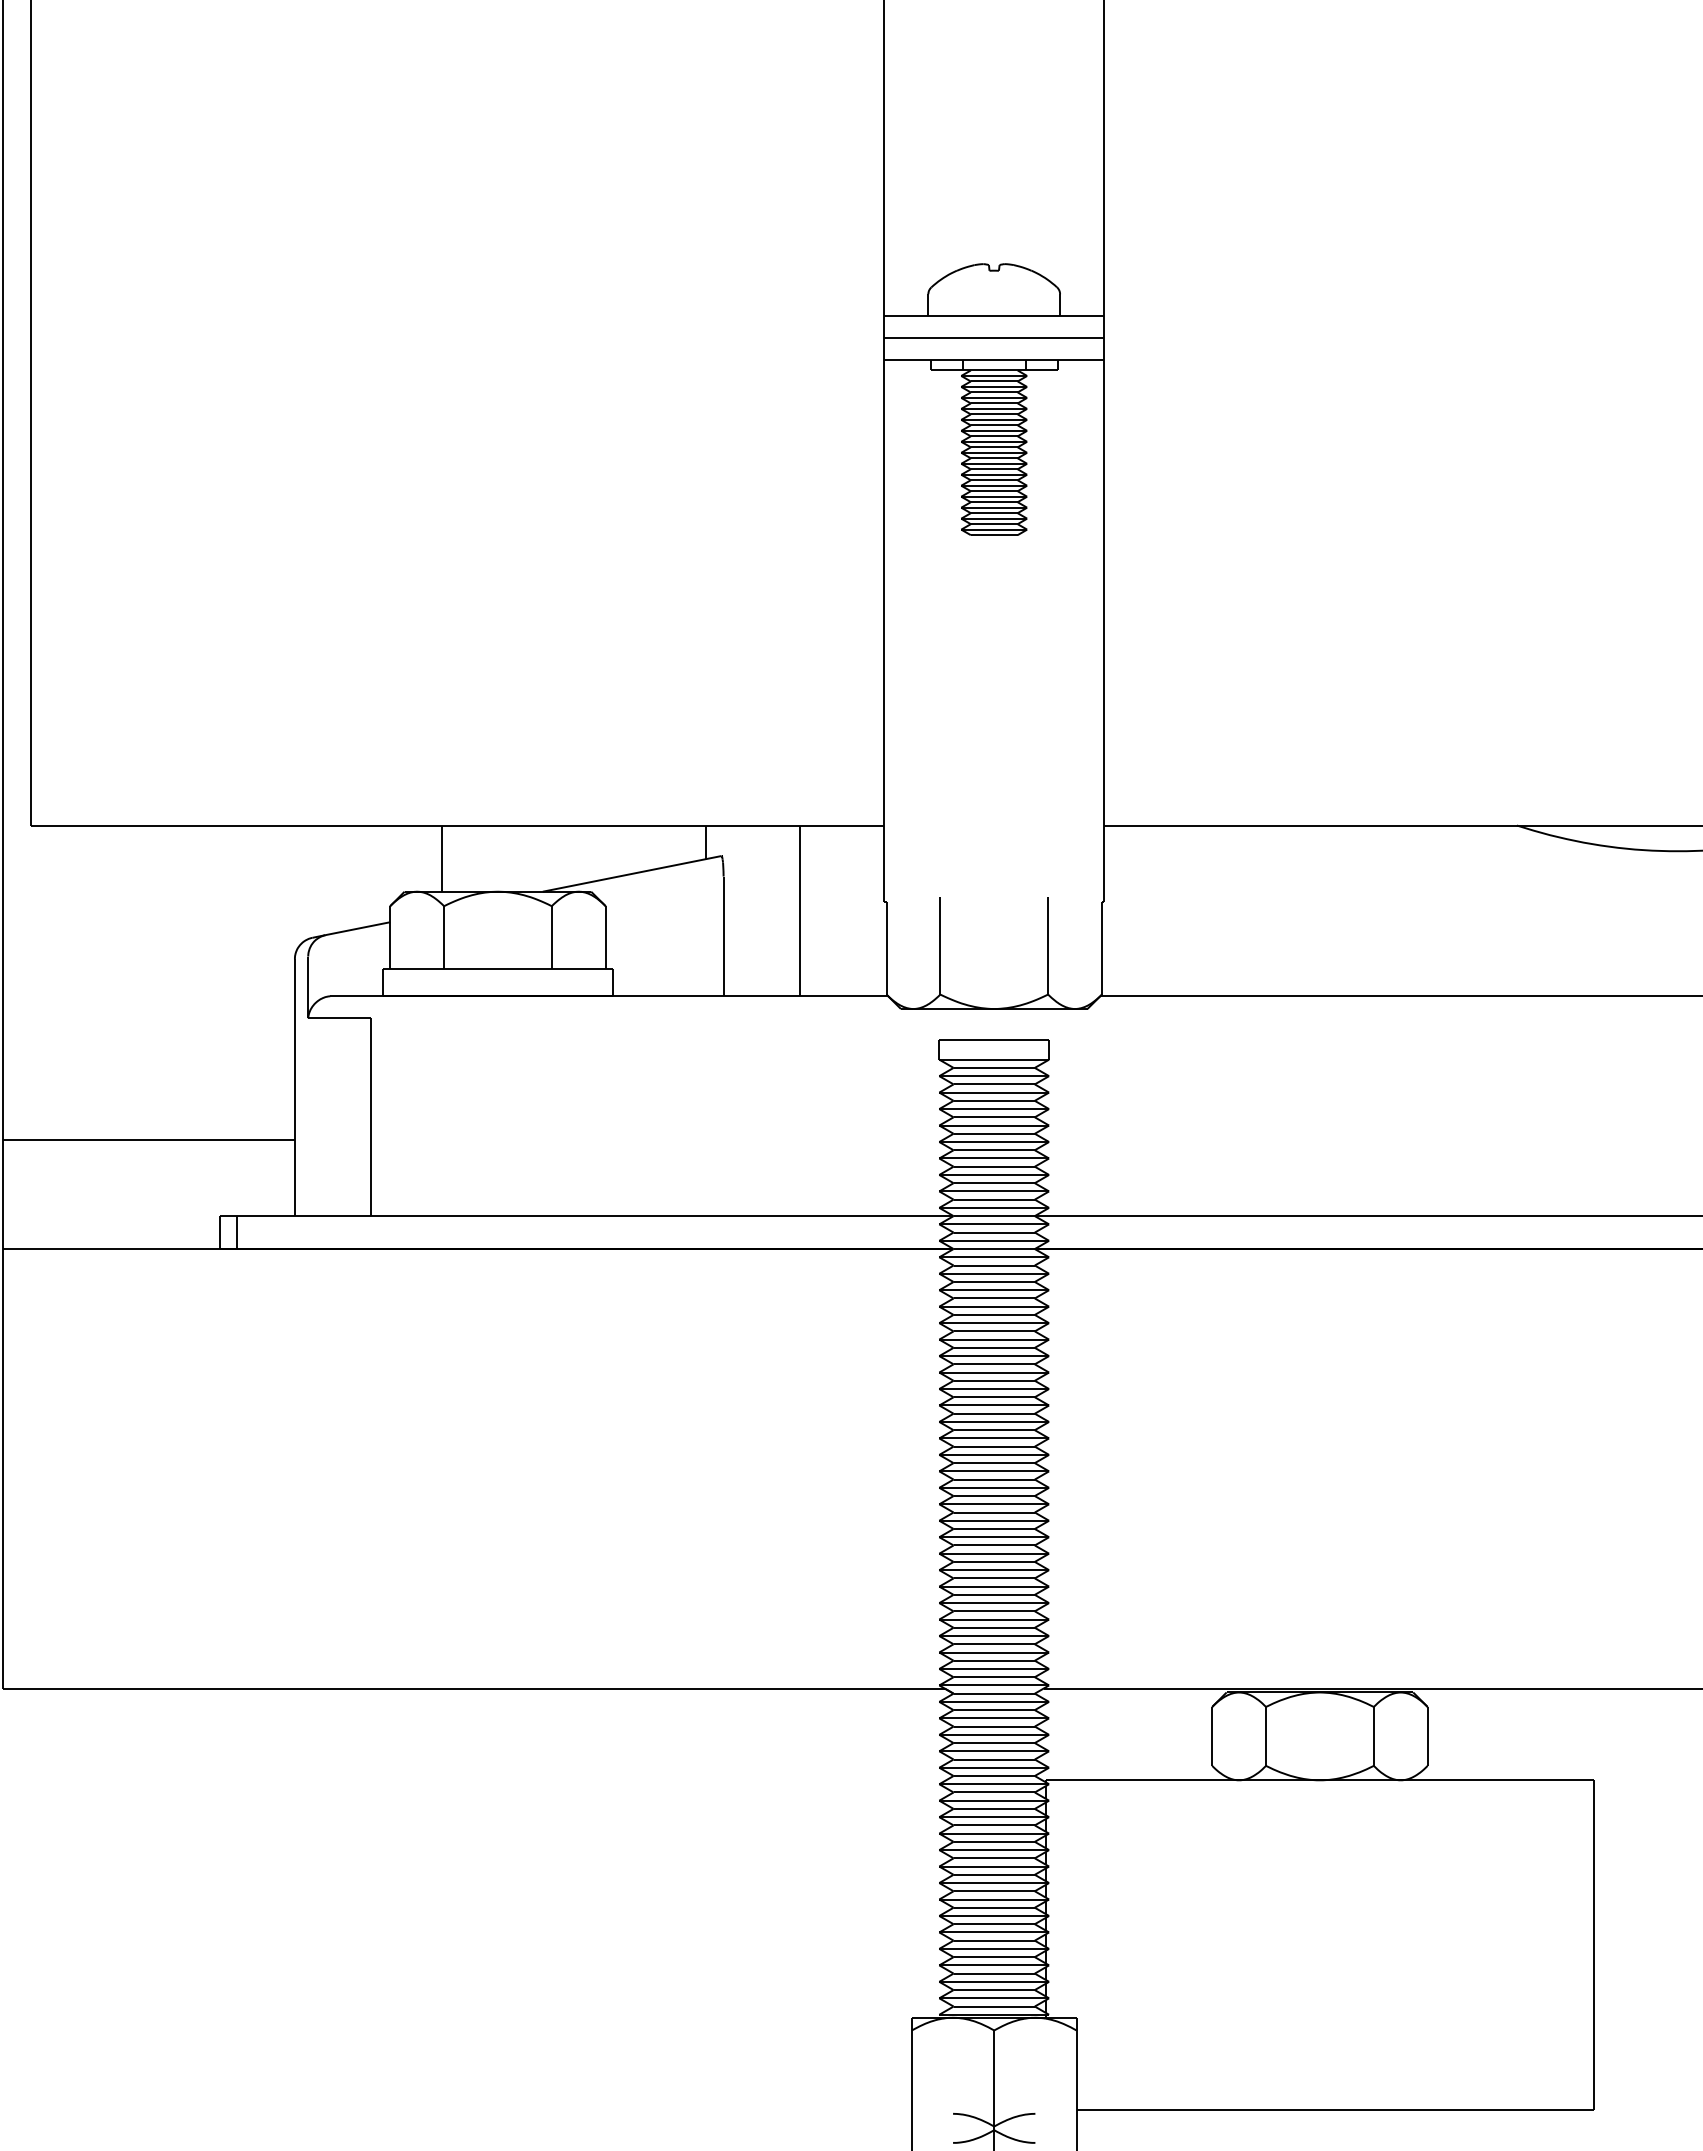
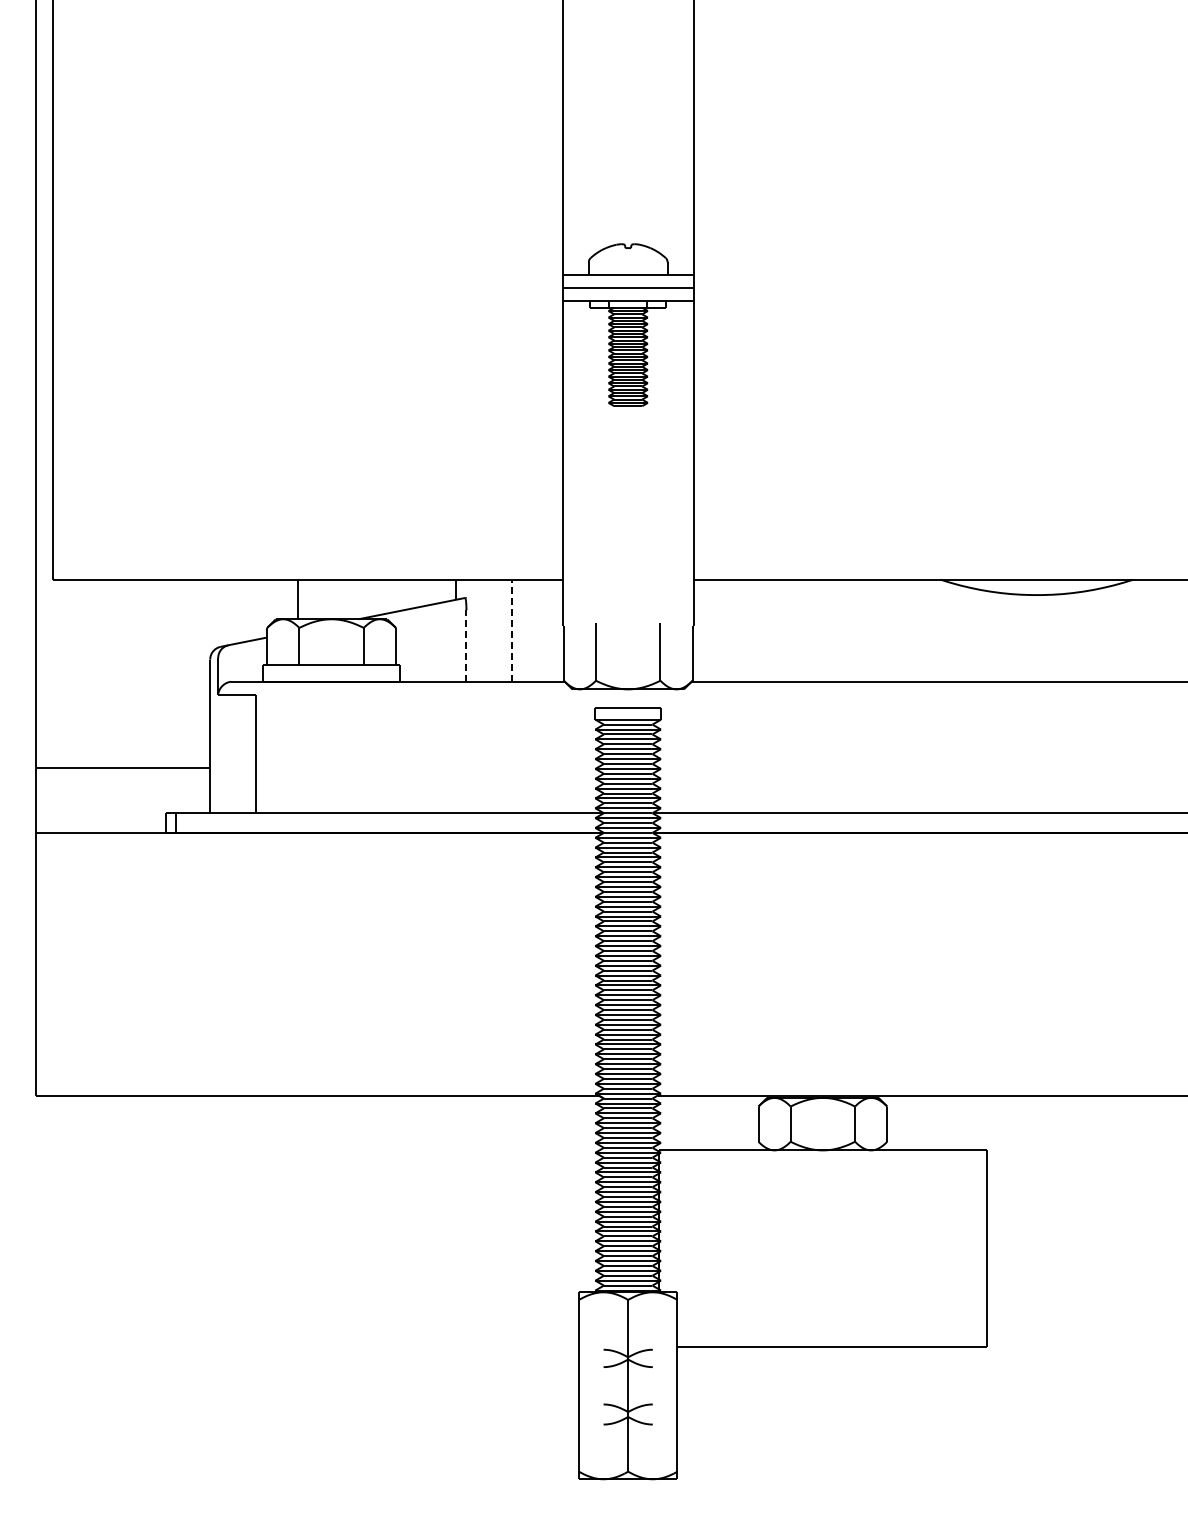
line: (800, 910) -> (512, 630), solid -> dashed
line: (723, 935) -> (466, 645), solid -> dashed

